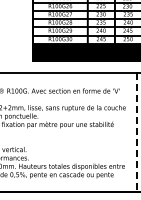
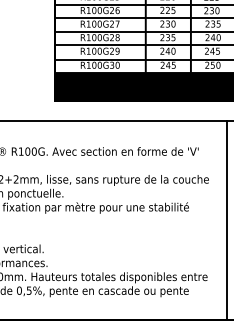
line: (136, 132) -> (226, 220), dashed -> solid

